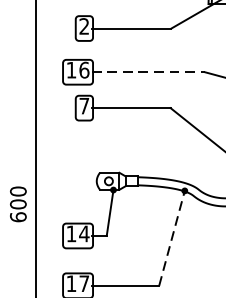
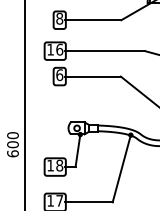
text: (84, 26) -> (59, 18), 2 -> 8
line: (149, 72) -> (105, 51), dashed -> solid
text: (84, 106) -> (59, 75), 7 -> 6
text: (84, 233) -> (59, 165), 14 -> 18
line: (171, 237) -> (121, 168), dashed -> solid

